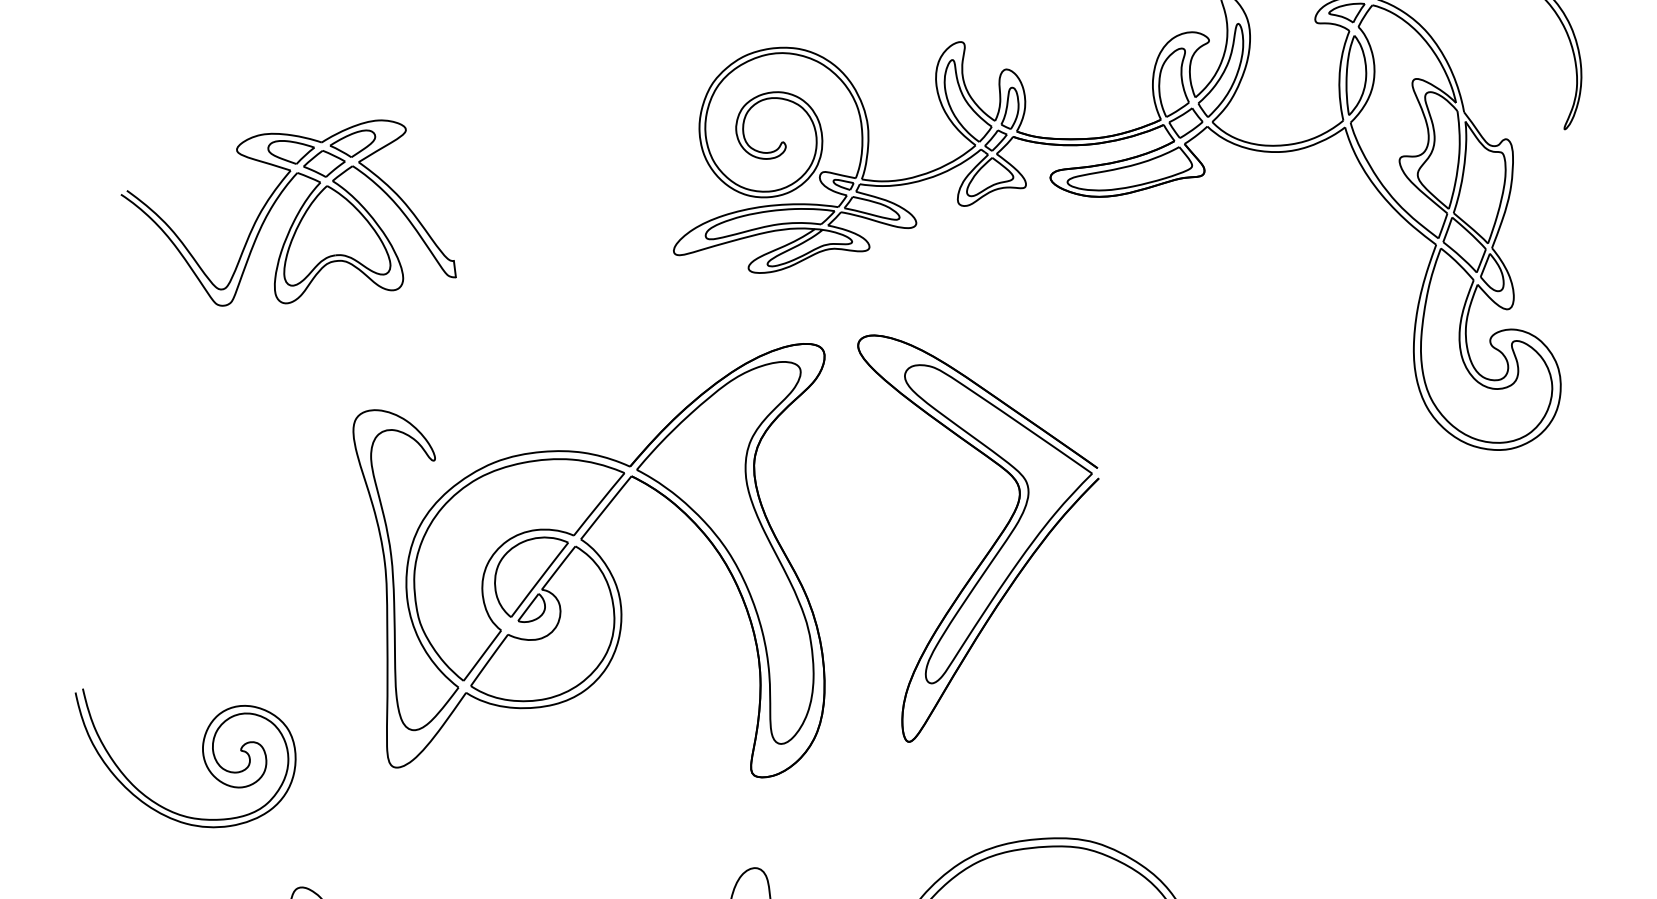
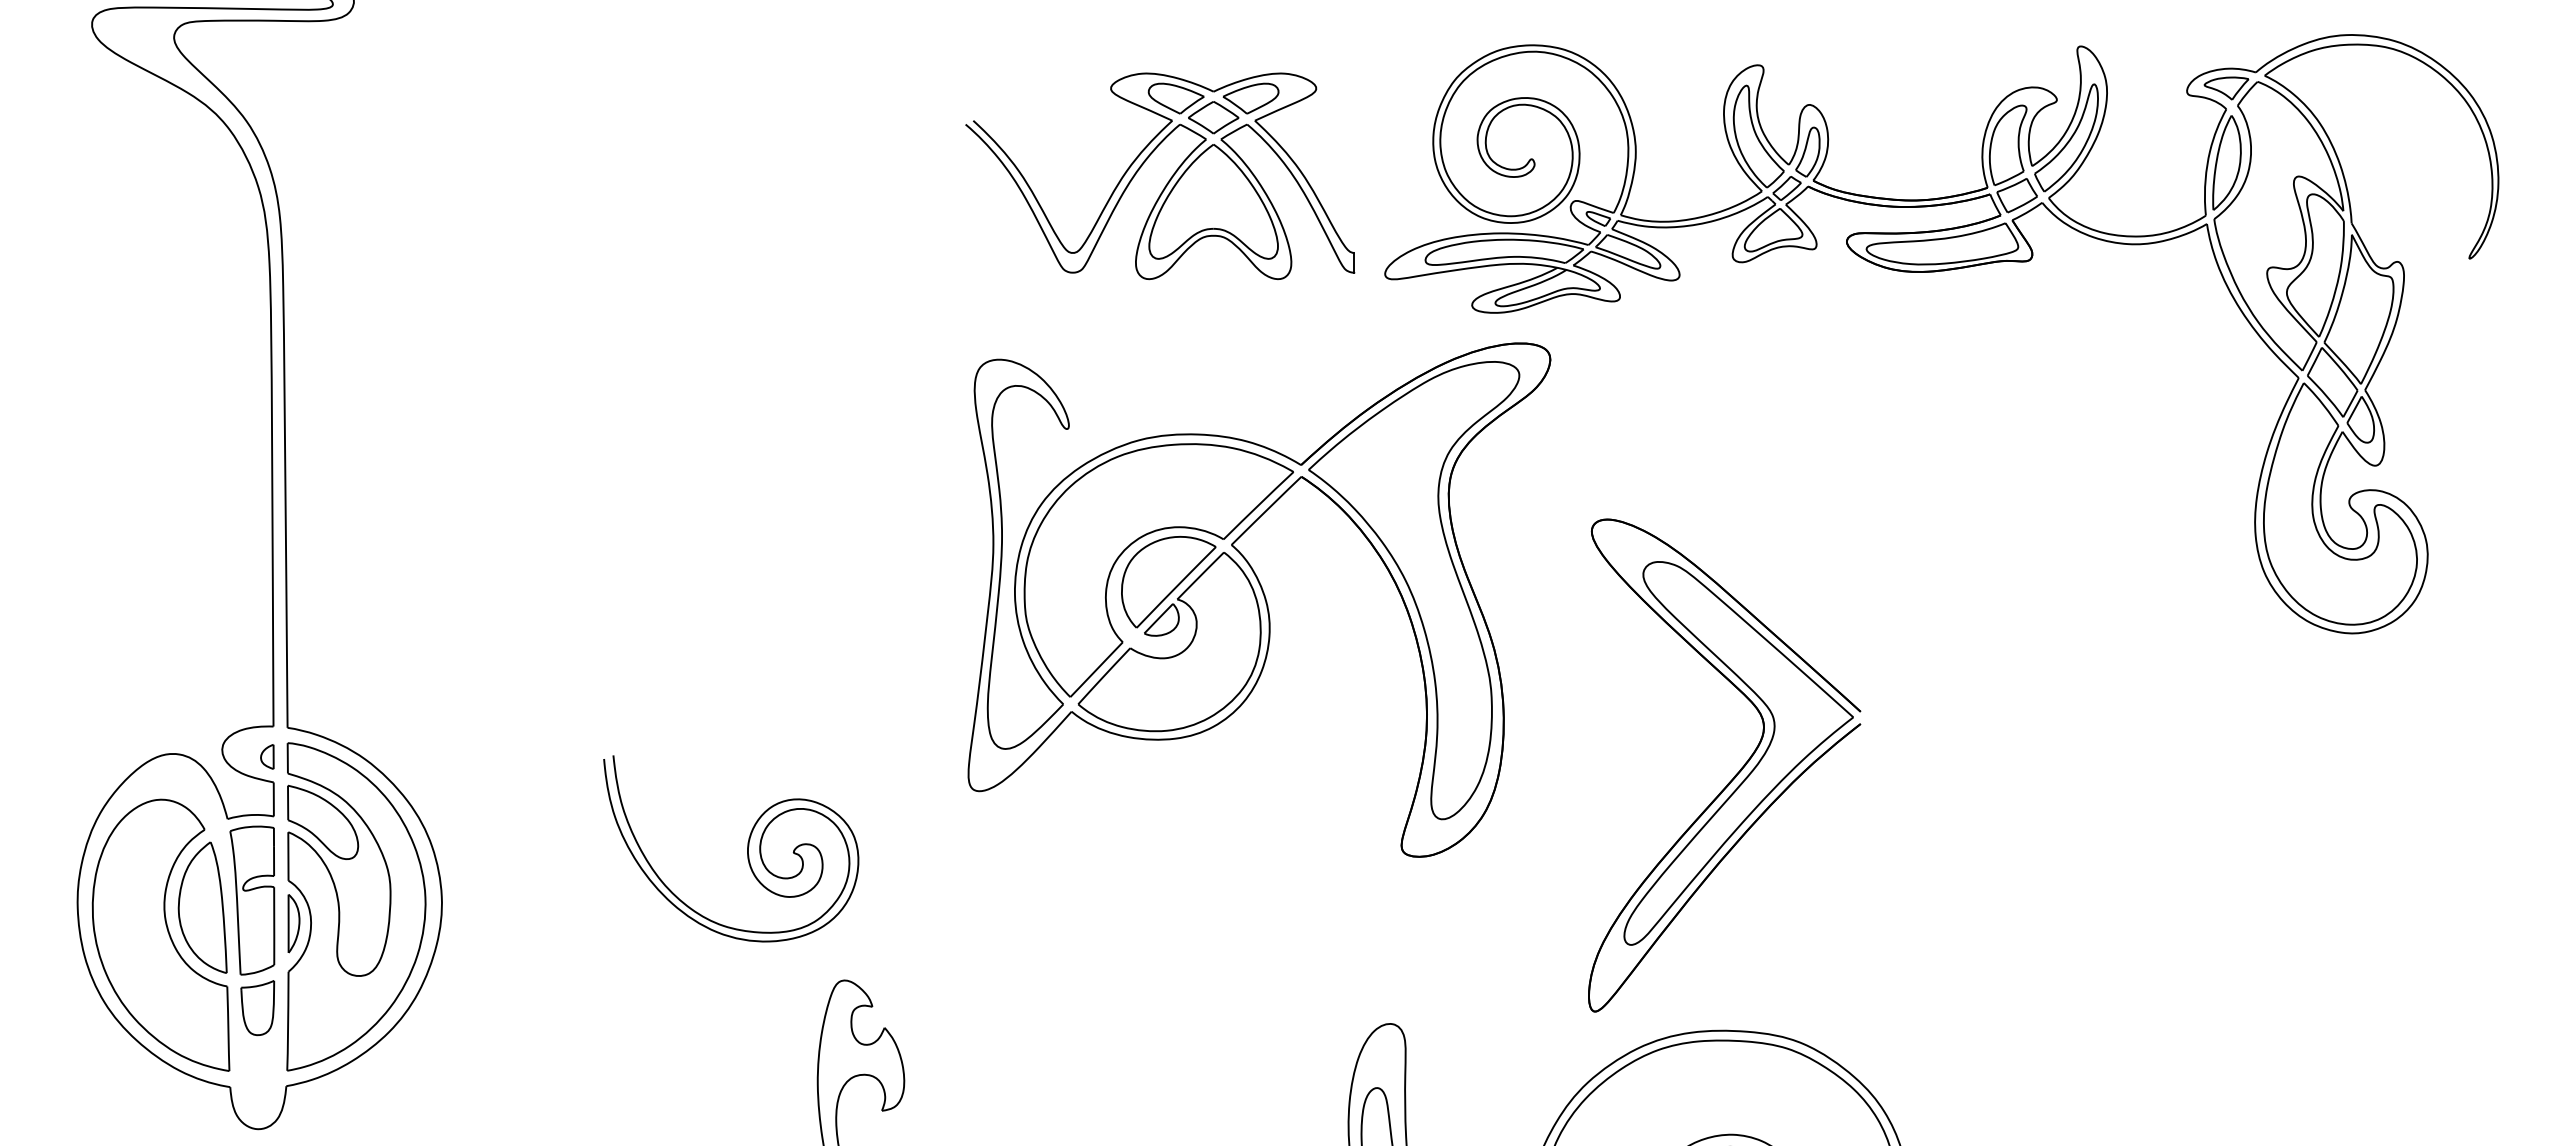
part: (293, 220) -> (1168, 180), moved
part: (1000, 533) -> (1734, 775), moved
part: (609, 581) -> (1259, 599), moved
curve: (202, 751) -> (747, 848), moved

